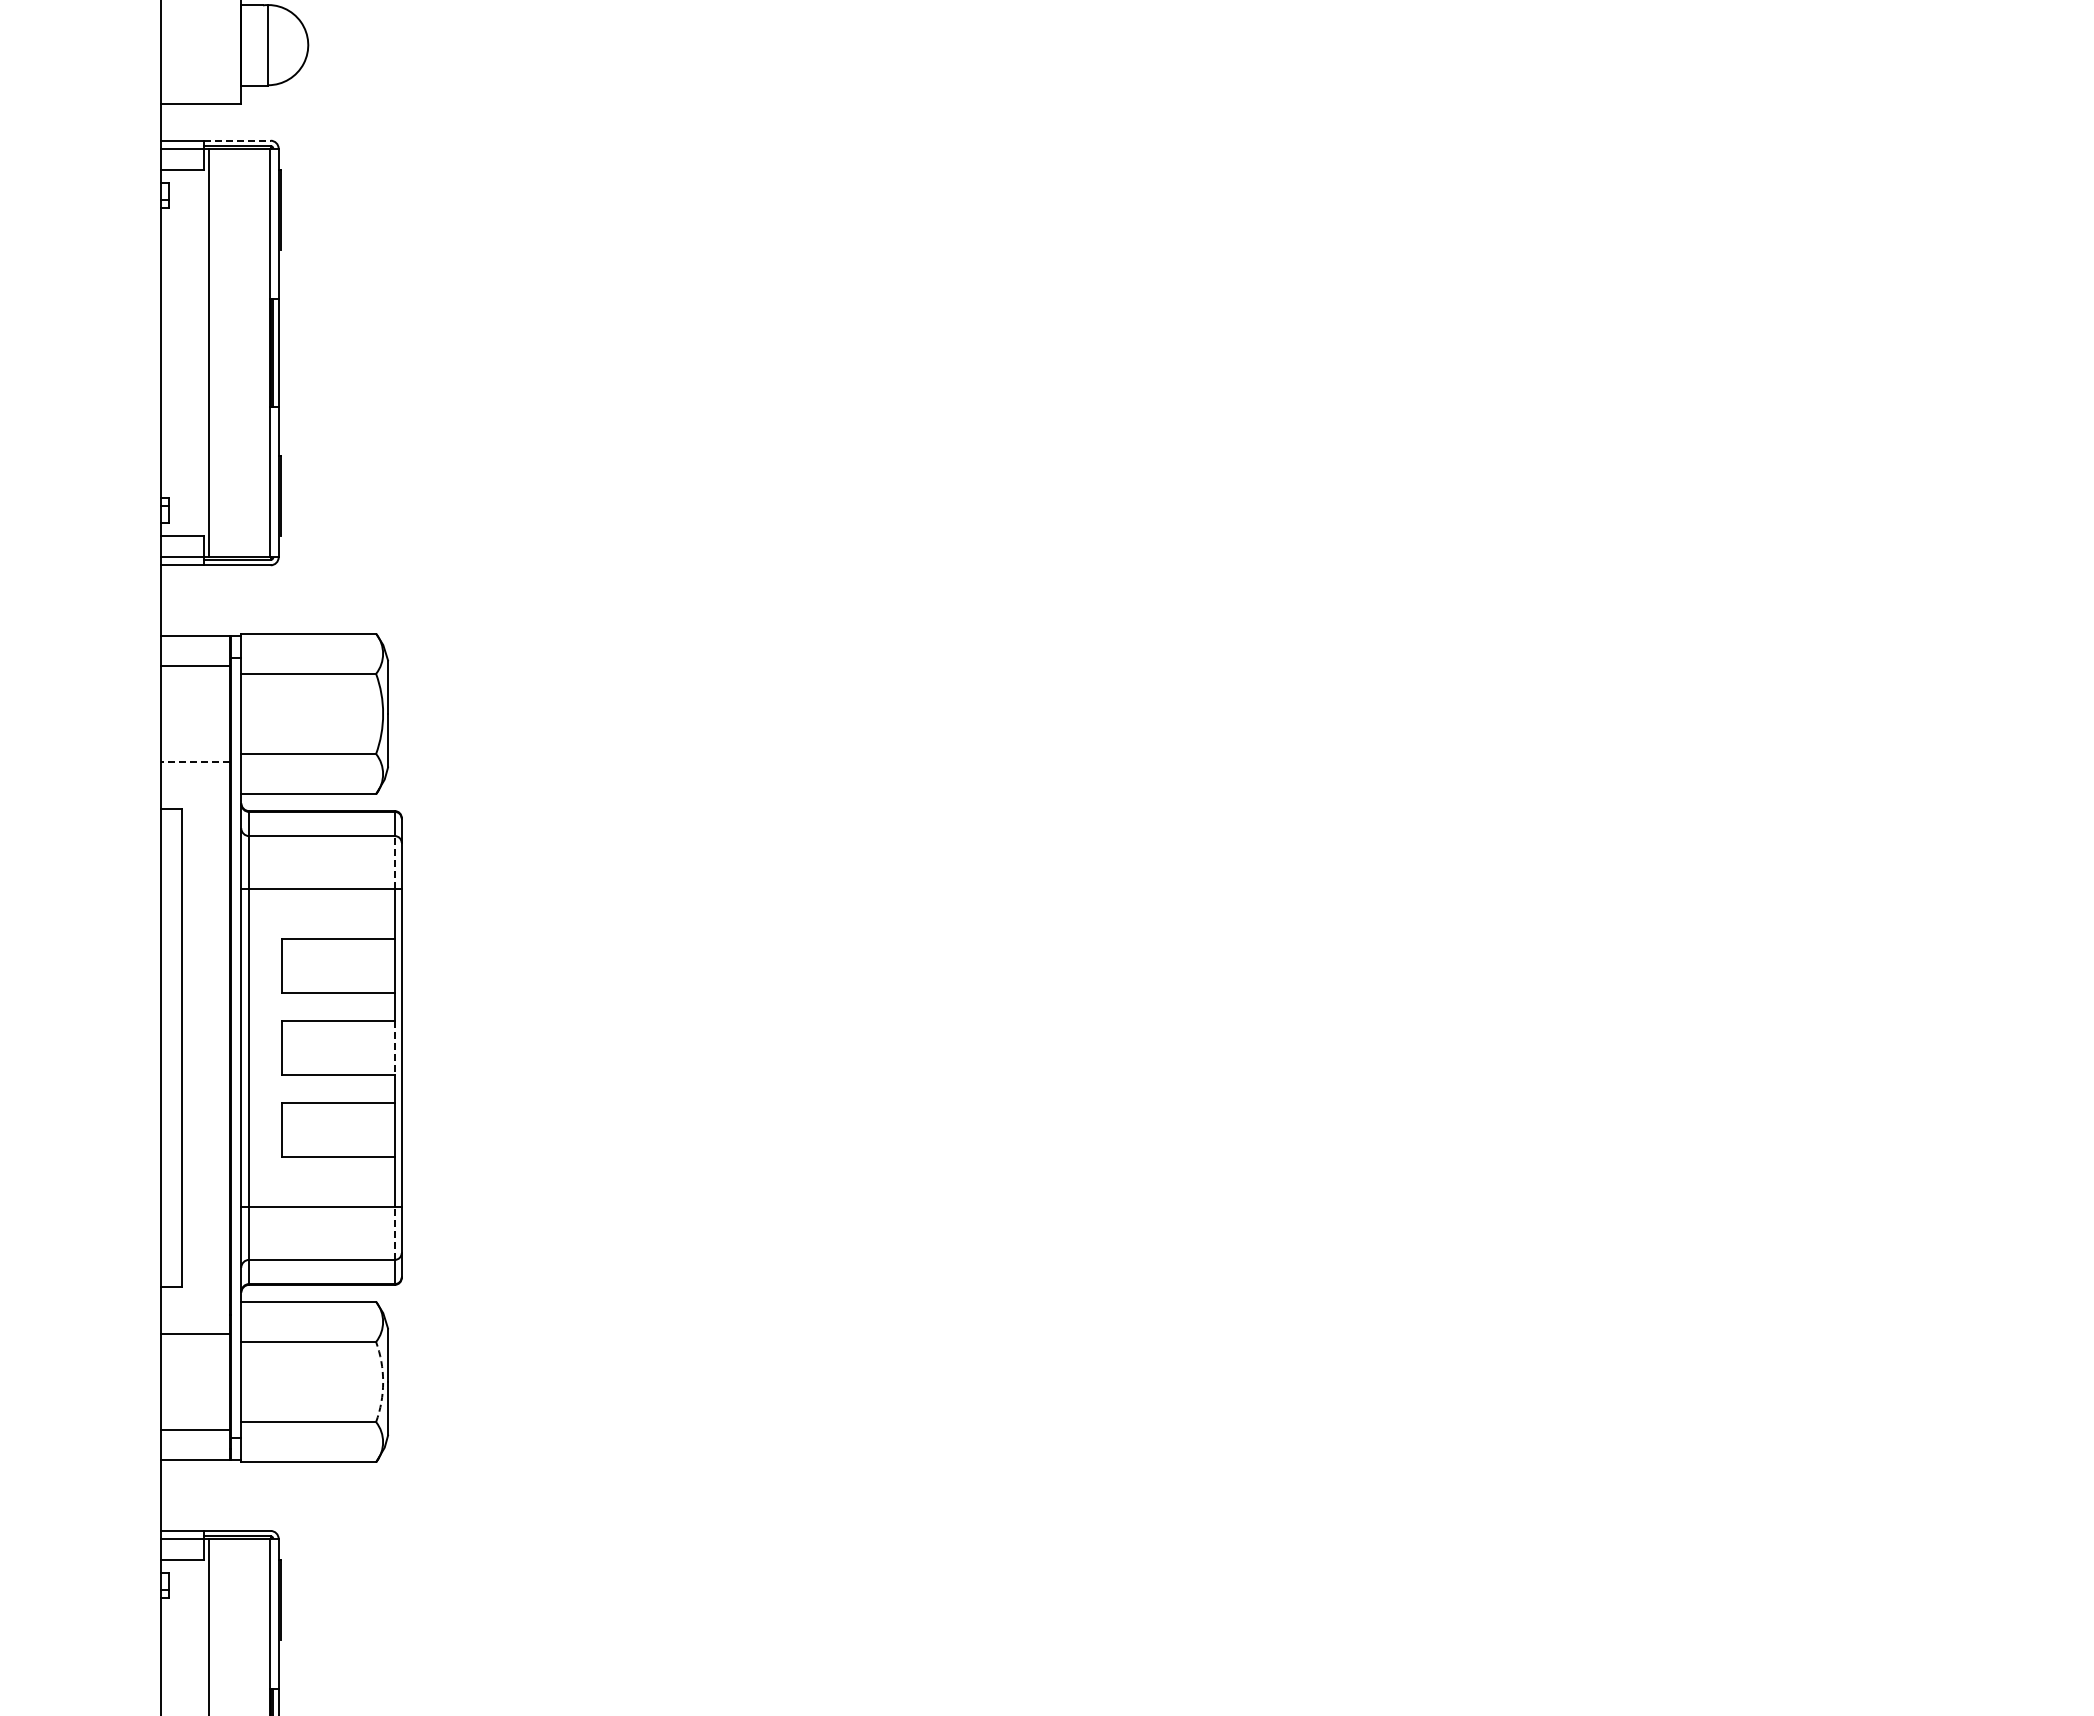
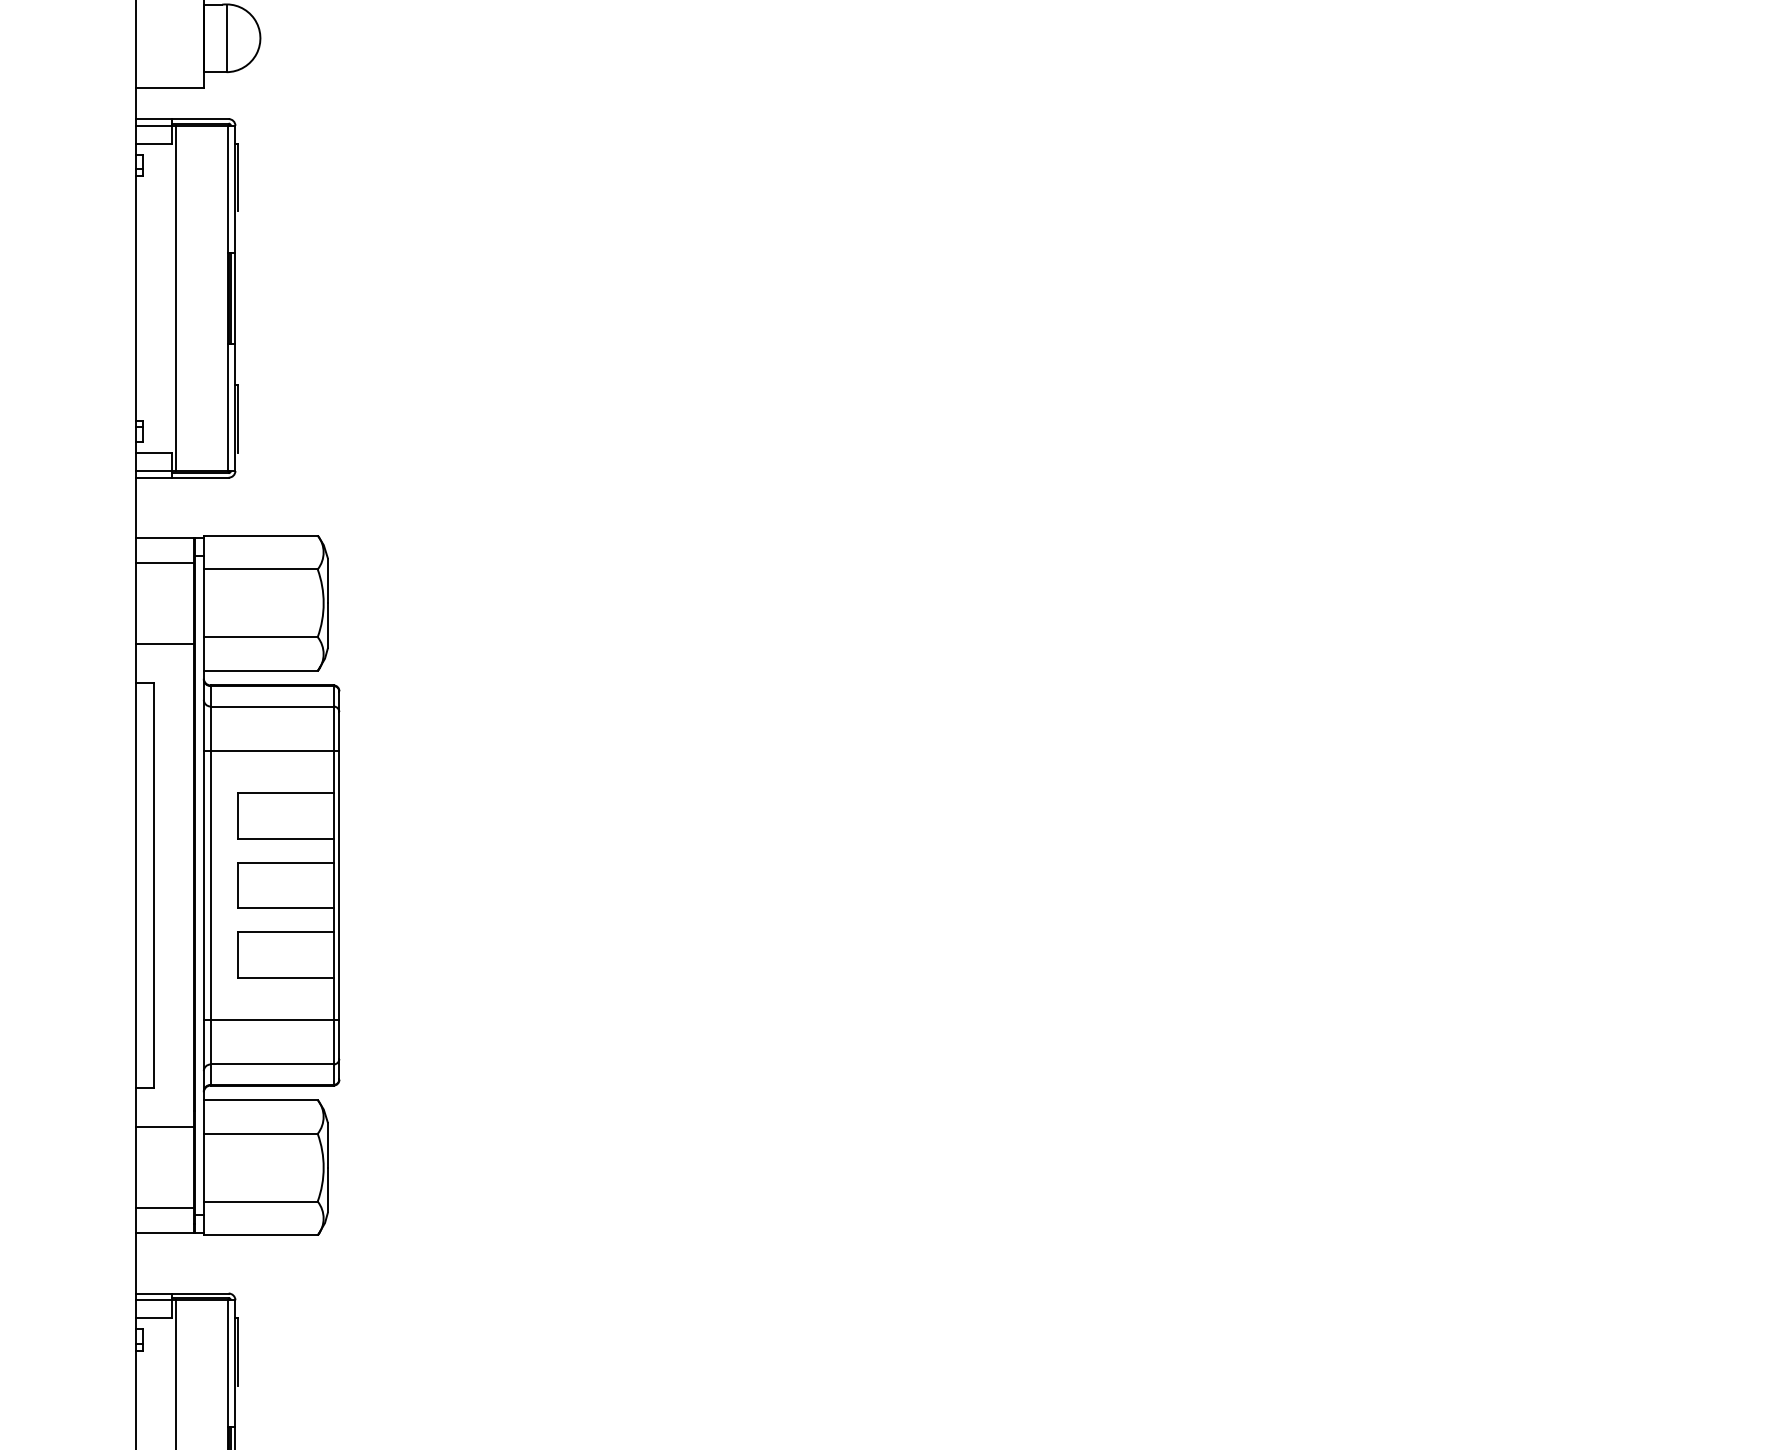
line: (237, 140) -> (200, 118), dashed -> solid
line: (195, 762) -> (165, 644), dashed -> solid
line: (395, 861) -> (334, 727), dashed -> solid
line: (395, 1048) -> (334, 885), dashed -> solid
line: (395, 1233) -> (334, 1042), dashed -> solid
arc: (383, 1382) -> (323, 1168), dashed -> solid

